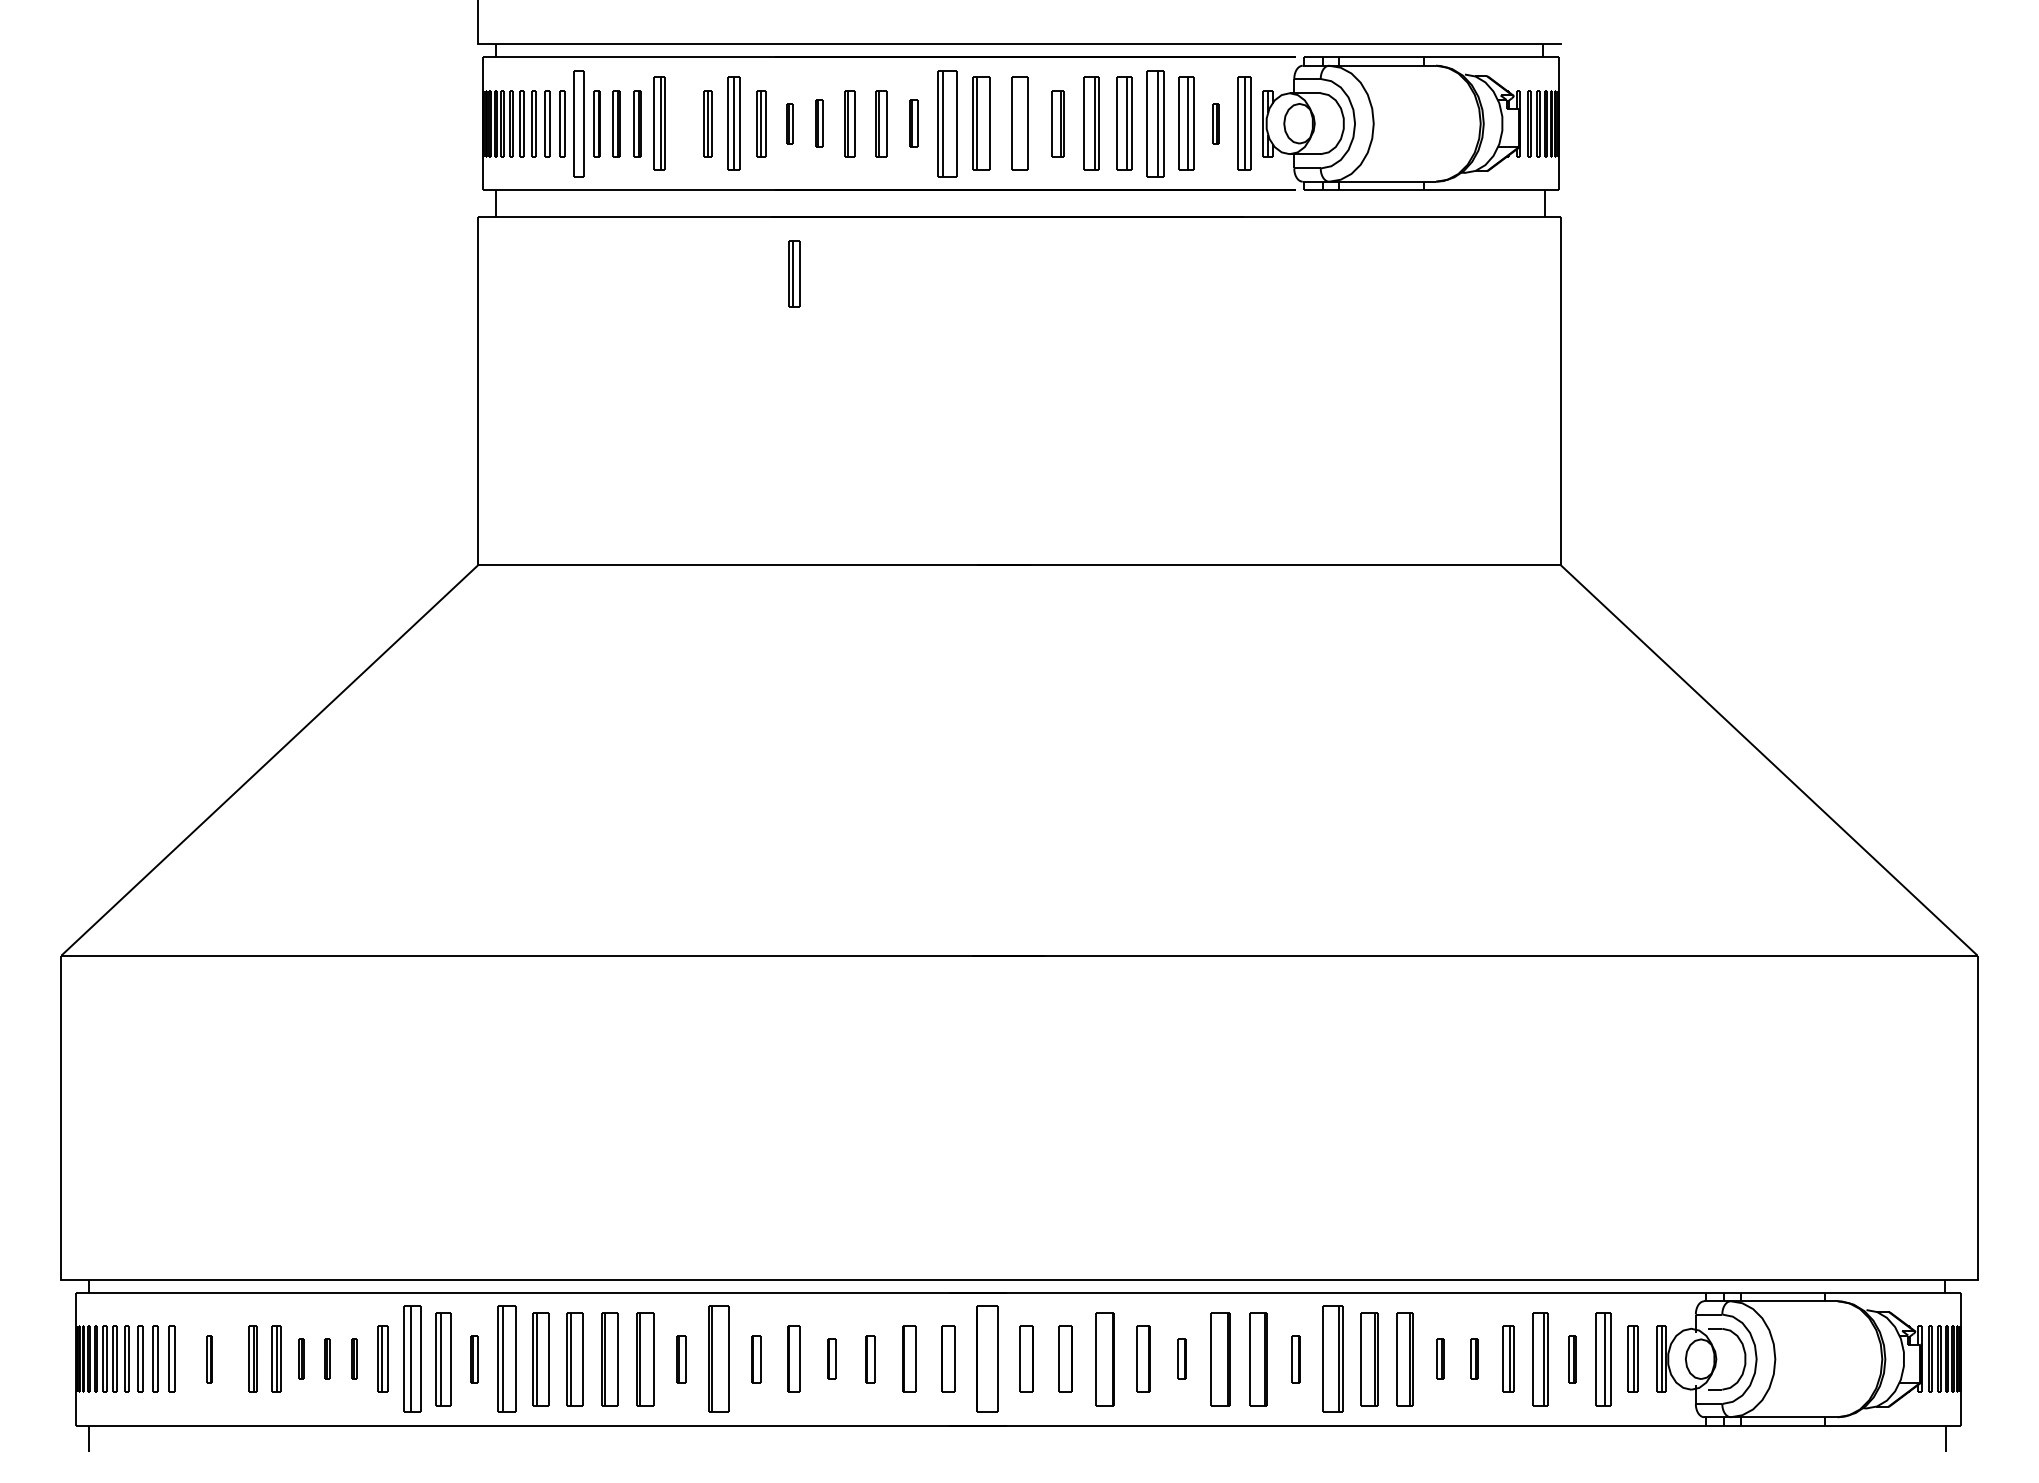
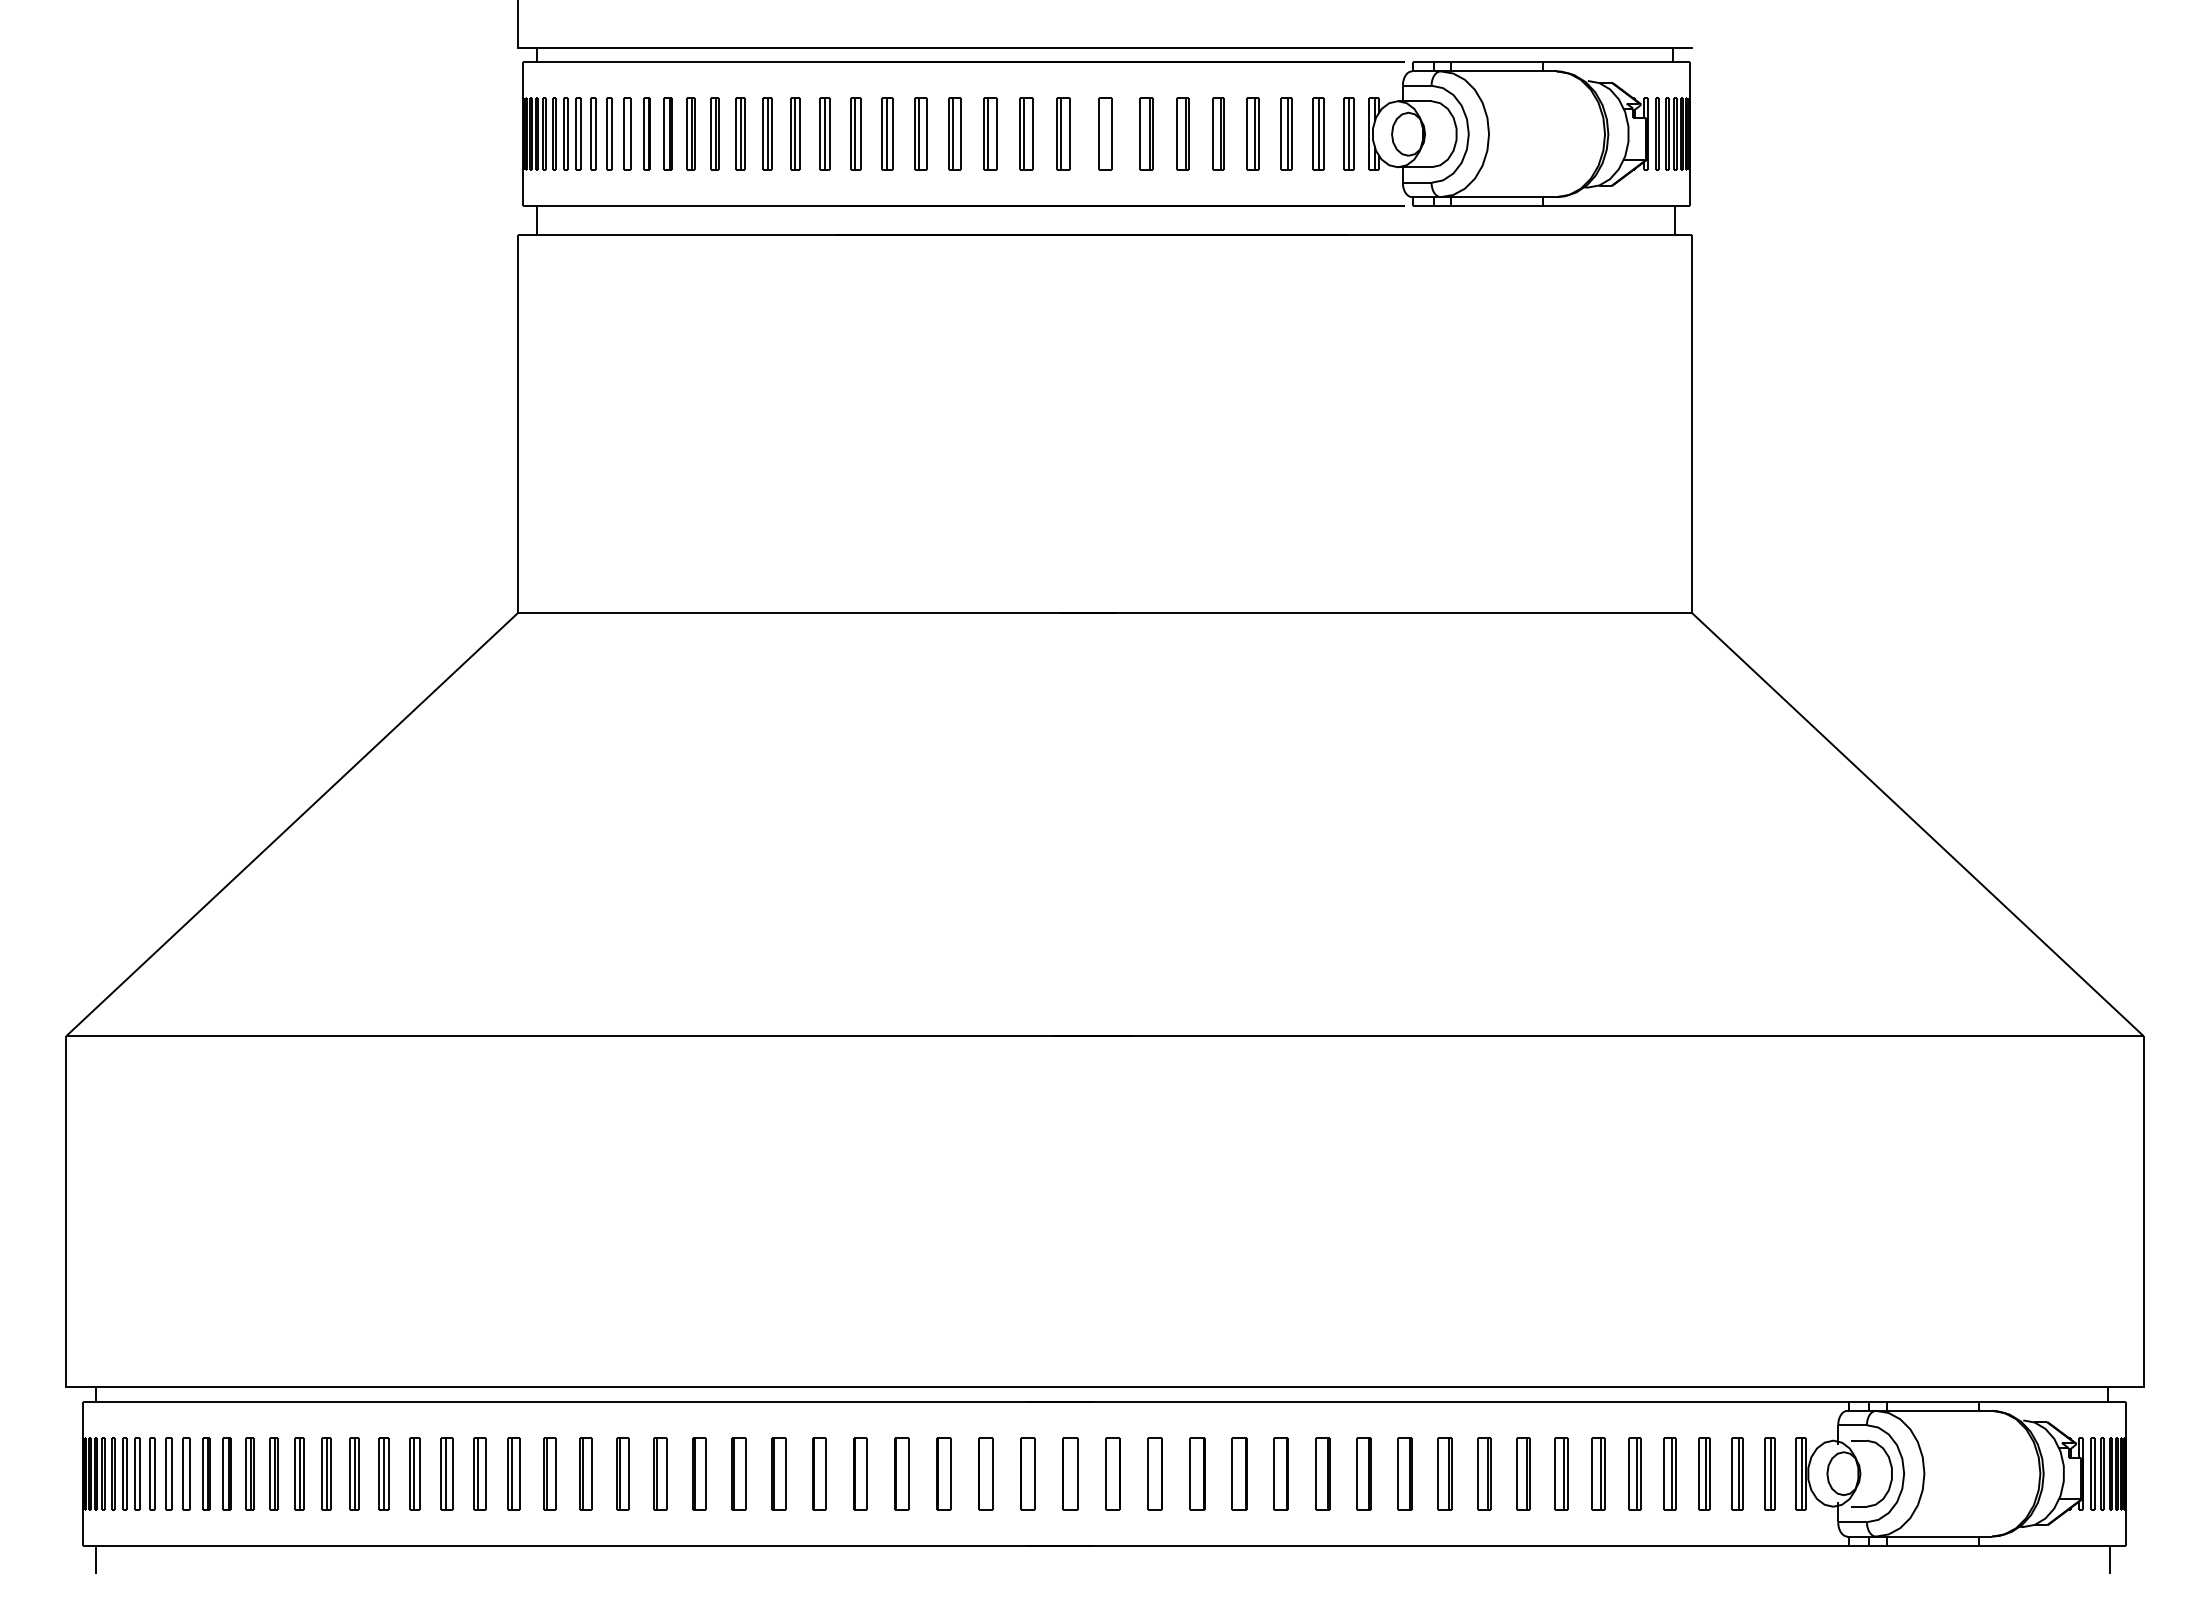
part: (579, 123) -> (627, 133), size x0.62
part: (659, 123) -> (714, 133), size x0.71
part: (683, 123) -> (740, 133), added
part: (734, 123) -> (795, 133), size x0.71
part: (789, 123) -> (855, 133), size x1.67
part: (818, 123) -> (887, 133), size x1.43
part: (913, 123) -> (990, 133), size x1.43
part: (947, 123) -> (1026, 133), size x0.62
part: (981, 123) -> (1063, 133), size x0.71
part: (1019, 123) -> (1105, 133), size x0.71
part: (1090, 123) -> (1182, 133), size x0.71
part: (1124, 123) -> (1218, 133), size x0.71
part: (1155, 123) -> (1252, 133), size x0.62
part: (1186, 123) -> (1286, 133), size x0.71
part: (1216, 123) -> (1318, 133), size x1.67
part: (1244, 123) -> (1348, 133), size x0.71
part: (793, 273) -> (860, 296), removed
part: (190, 1359) -> (206, 1473), added
part: (209, 1359) -> (226, 1473), size x1.43
part: (230, 1359) -> (249, 1473), added
part: (301, 1359) -> (326, 1473), size x1.67
part: (327, 1359) -> (354, 1473), size x1.67
part: (353, 1359) -> (383, 1473), size x1.67
part: (412, 1359) -> (446, 1473), size x0.62
part: (442, 1359) -> (479, 1473), size x0.71
part: (473, 1359) -> (513, 1473), size x1.43
part: (507, 1359) -> (549, 1473), size x0.62
part: (540, 1359) -> (585, 1473), size x0.71
part: (574, 1359) -> (622, 1473), size x0.71
part: (609, 1359) -> (660, 1473), size x0.71
part: (645, 1359) -> (699, 1473), size x0.71
part: (681, 1359) -> (738, 1473), size x1.43
part: (718, 1359) -> (778, 1473), size x0.62
part: (756, 1359) -> (819, 1473), size x1.43
part: (831, 1359) -> (901, 1473), size x1.67
part: (870, 1359) -> (943, 1473), size x1.43
part: (987, 1359) -> (1070, 1473), size x0.62
part: (1104, 1359) -> (1197, 1473), size x0.71
part: (1181, 1359) -> (1280, 1473), size x1.67
part: (1220, 1359) -> (1322, 1473), size x0.71
part: (1257, 1359) -> (1363, 1473), size x0.71
part: (1295, 1359) -> (1404, 1473), size x1.43
part: (1332, 1359) -> (1444, 1473), size x0.62
part: (1369, 1359) -> (1484, 1473), size x0.71
part: (1405, 1359) -> (1523, 1473), size x0.71
part: (1440, 1359) -> (1561, 1473), size x1.67
part: (1474, 1359) -> (1598, 1473), size x1.67
part: (1540, 1359) -> (1669, 1473), size x0.71
part: (1572, 1359) -> (1704, 1473), size x1.43
part: (1602, 1359) -> (1737, 1473), size x0.71

